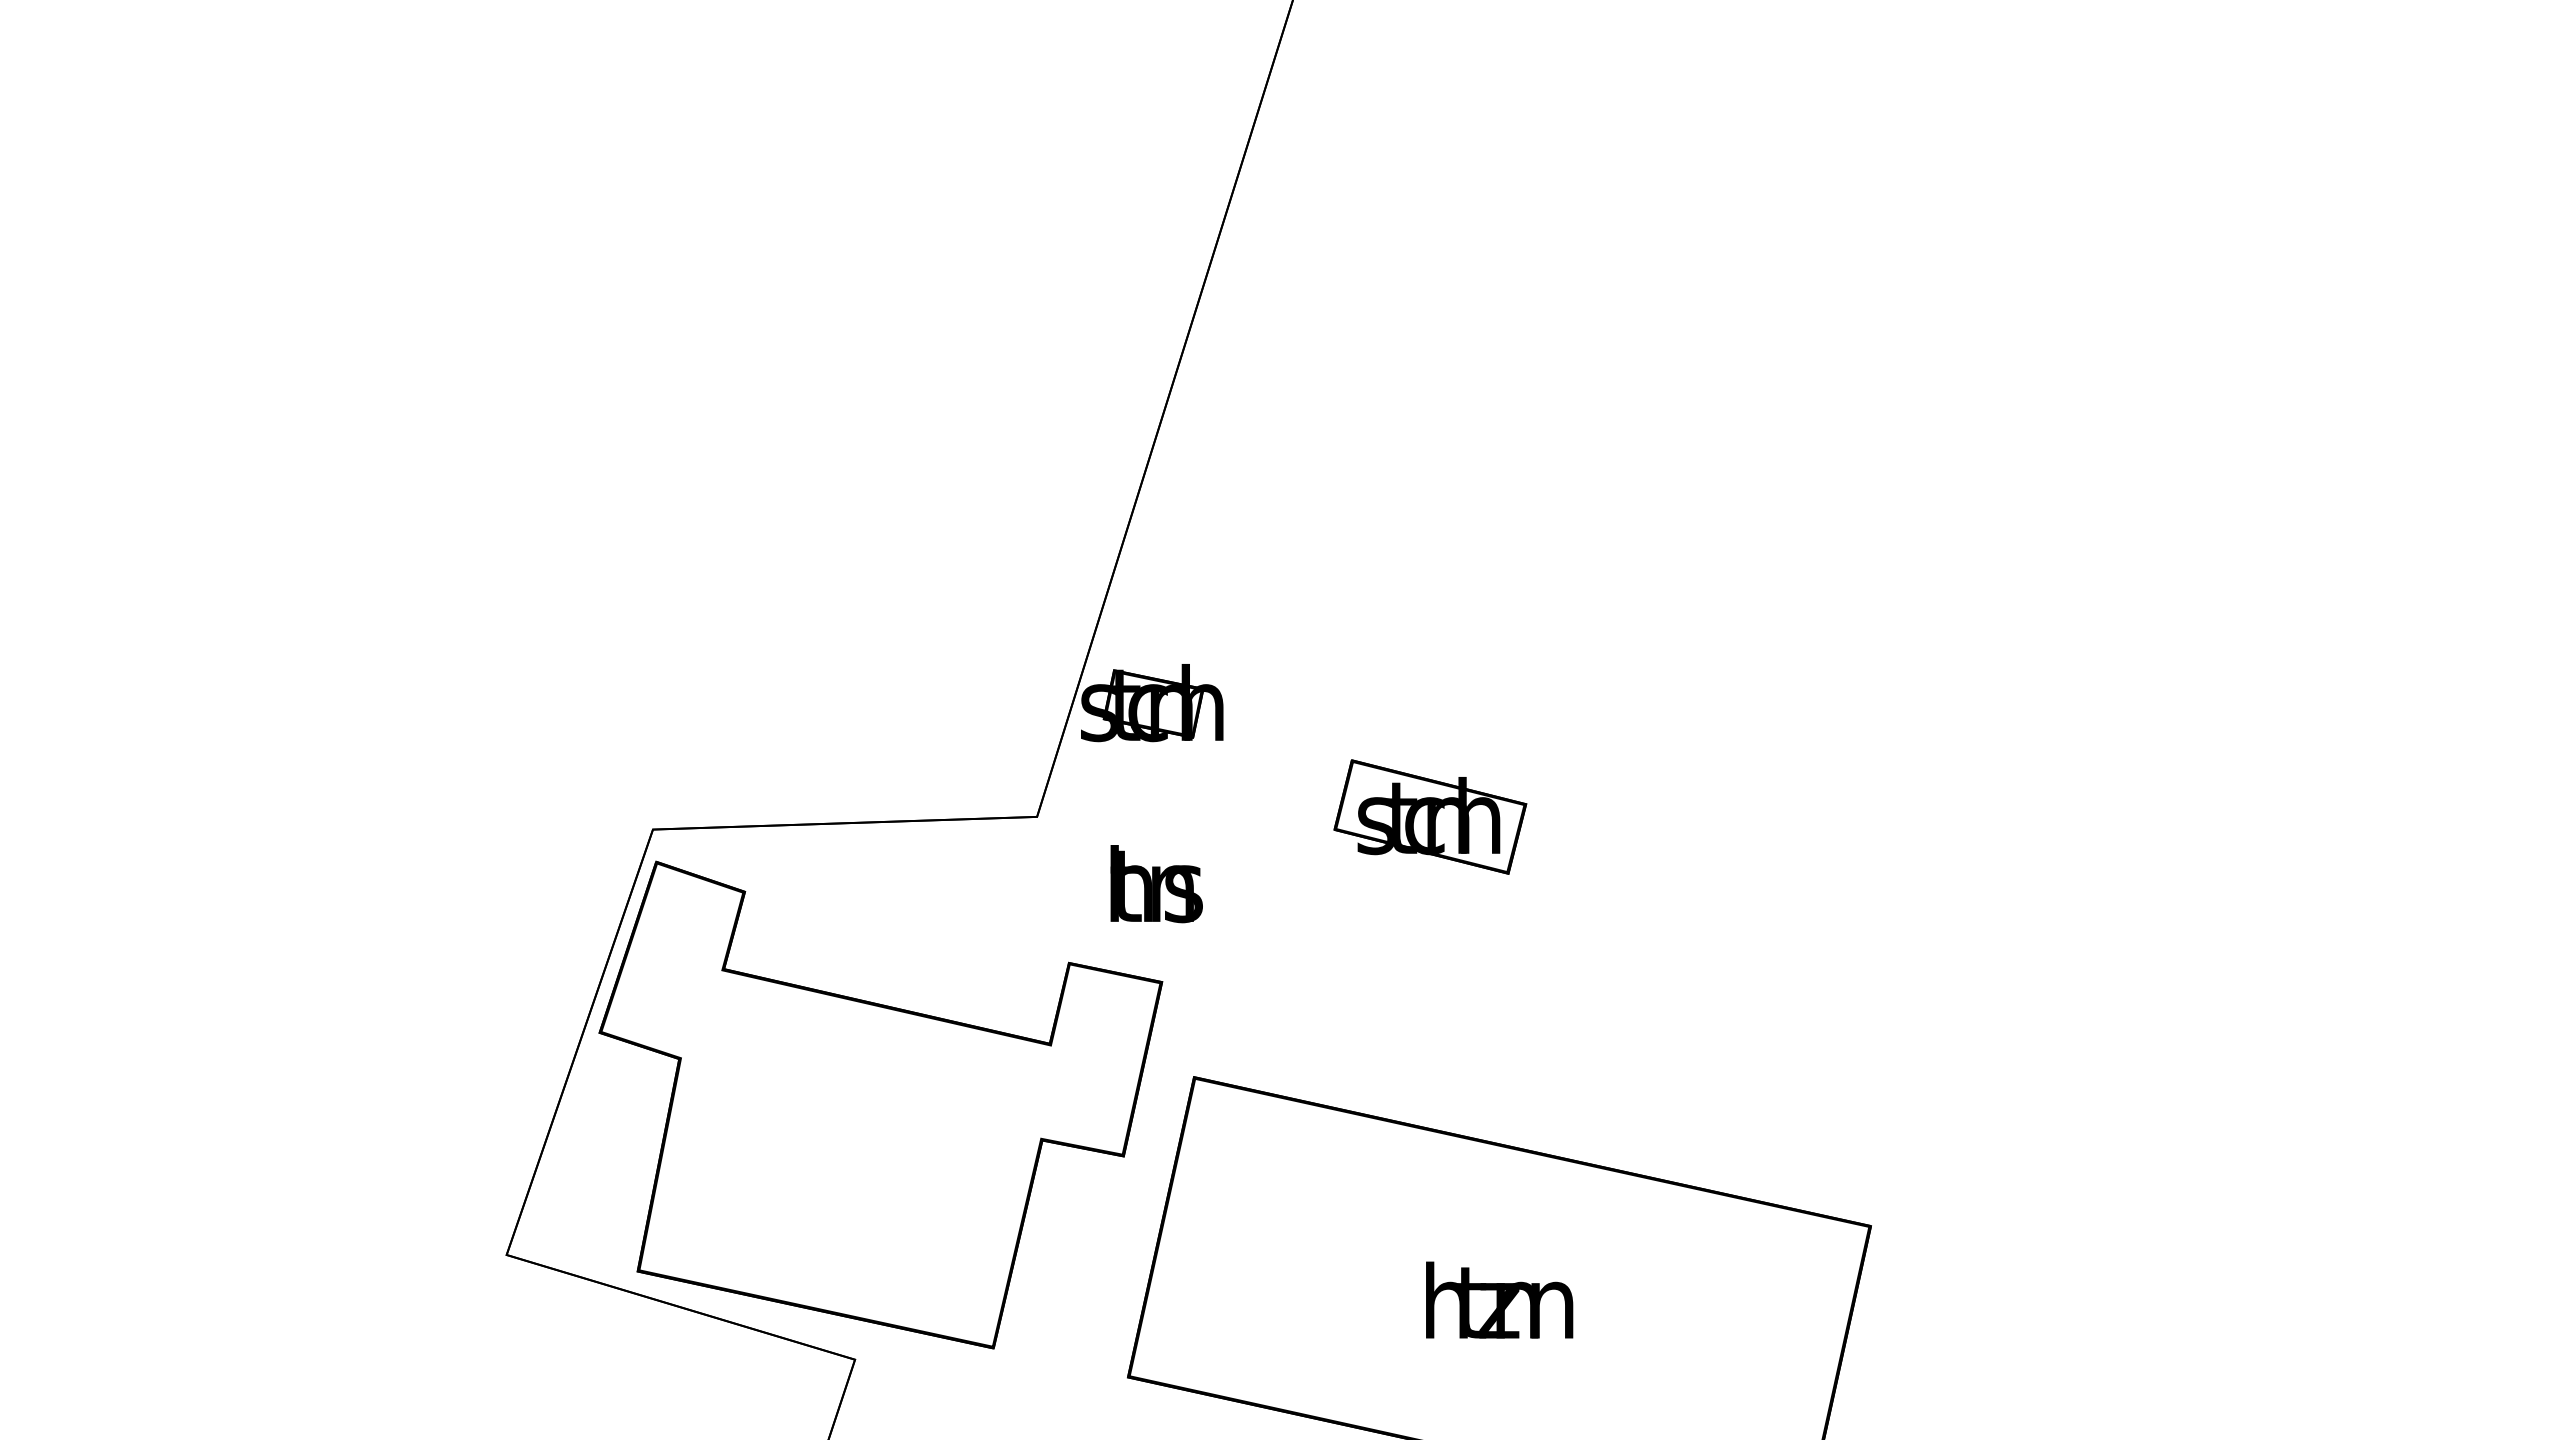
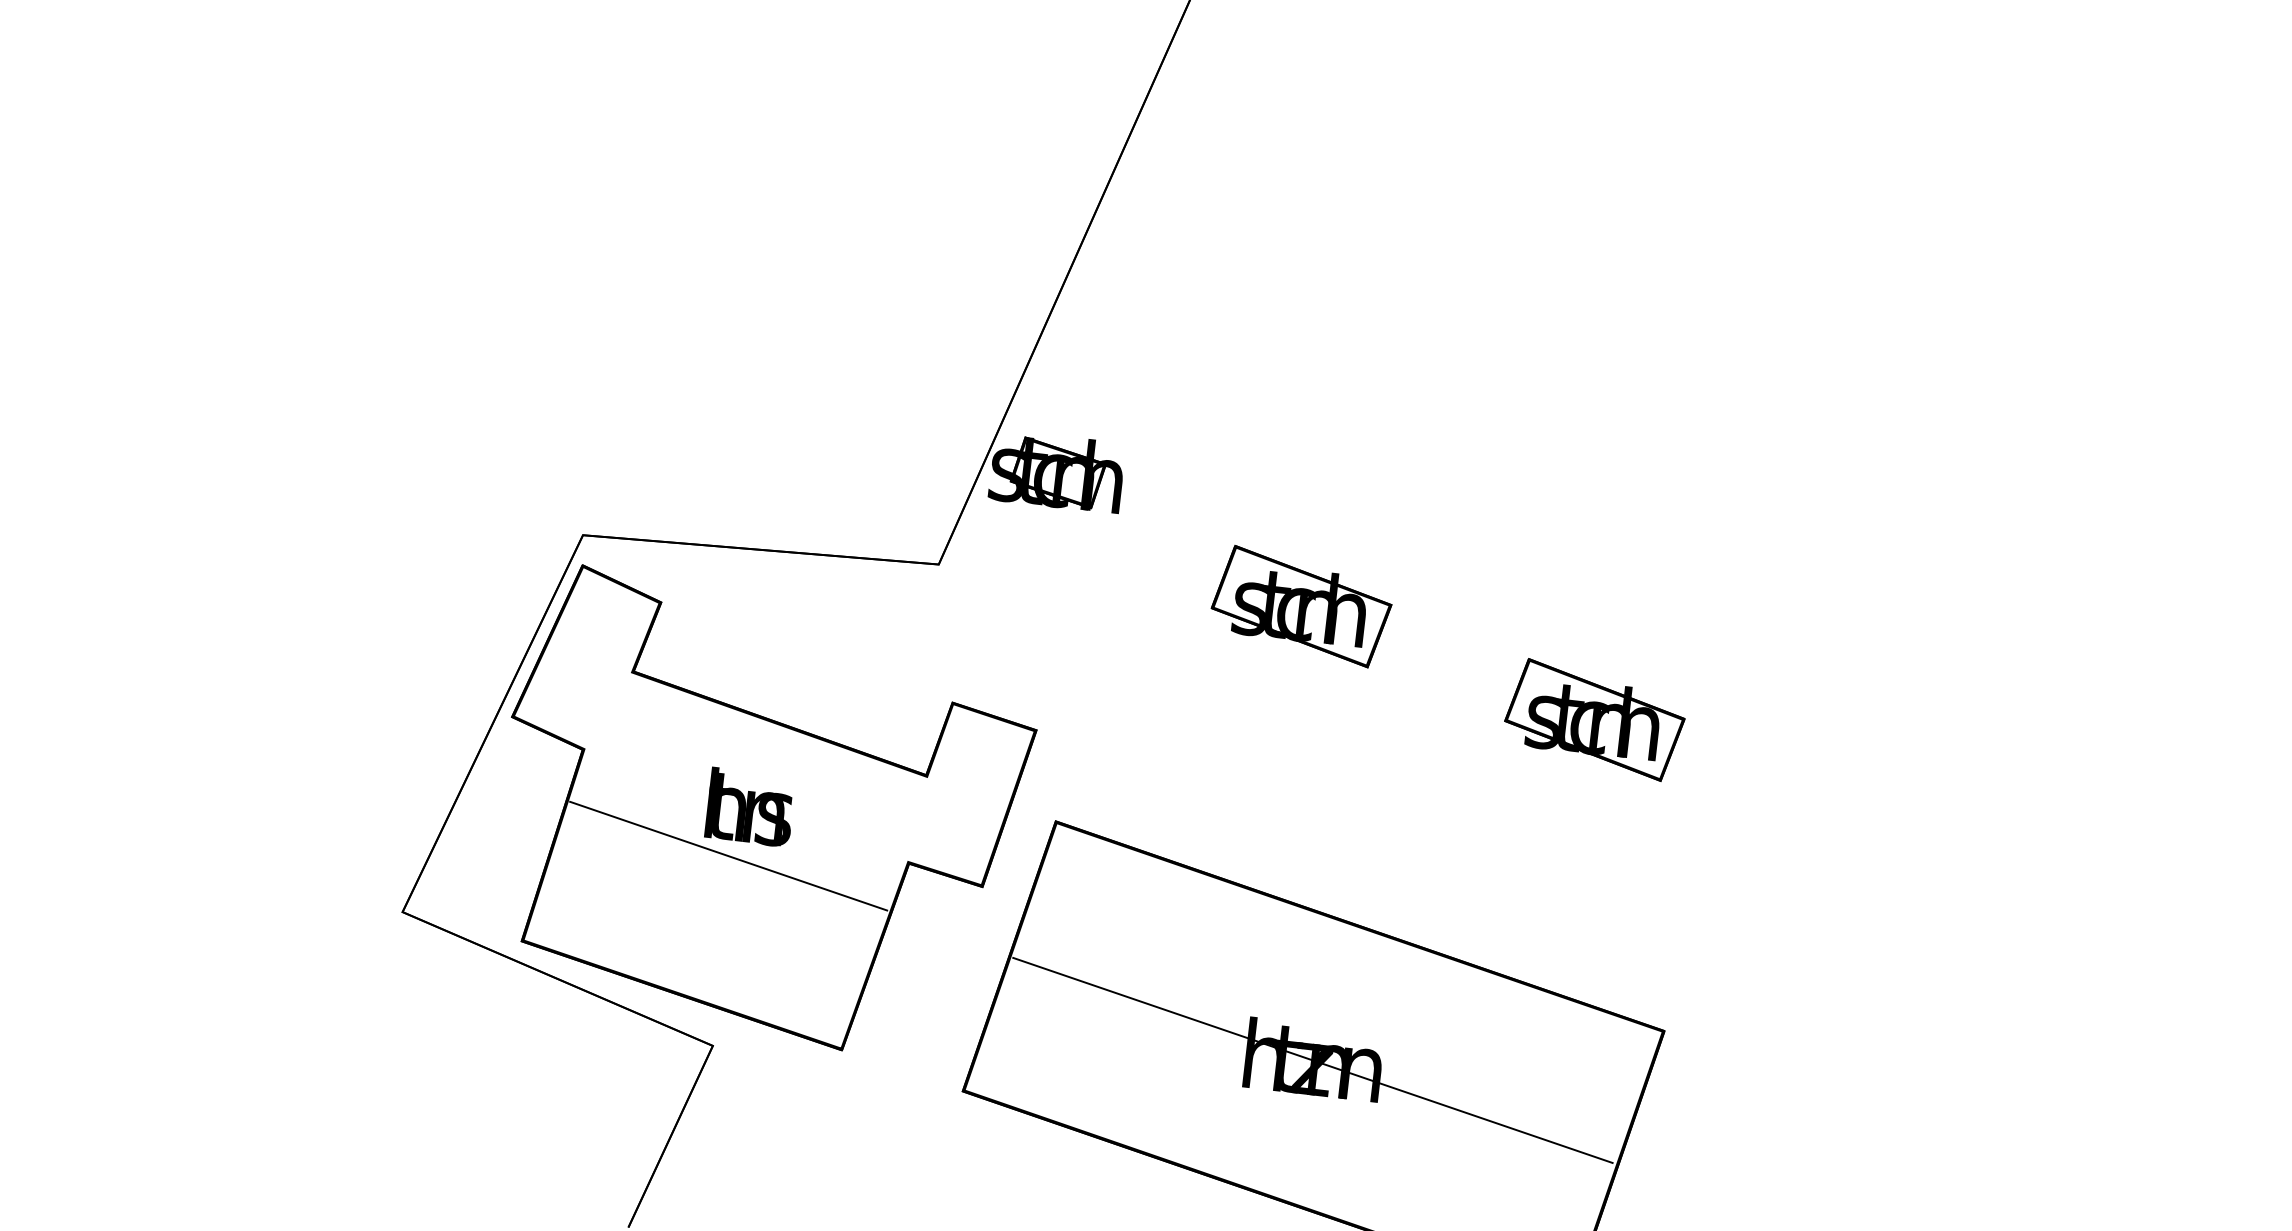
text: (1156, 884) -> (750, 807), moved
part: (1757, 902) -> (1594, 720), added
line: (848, 1154) -> (728, 855), added
line: (1498, 1300) -> (1312, 1059), added

